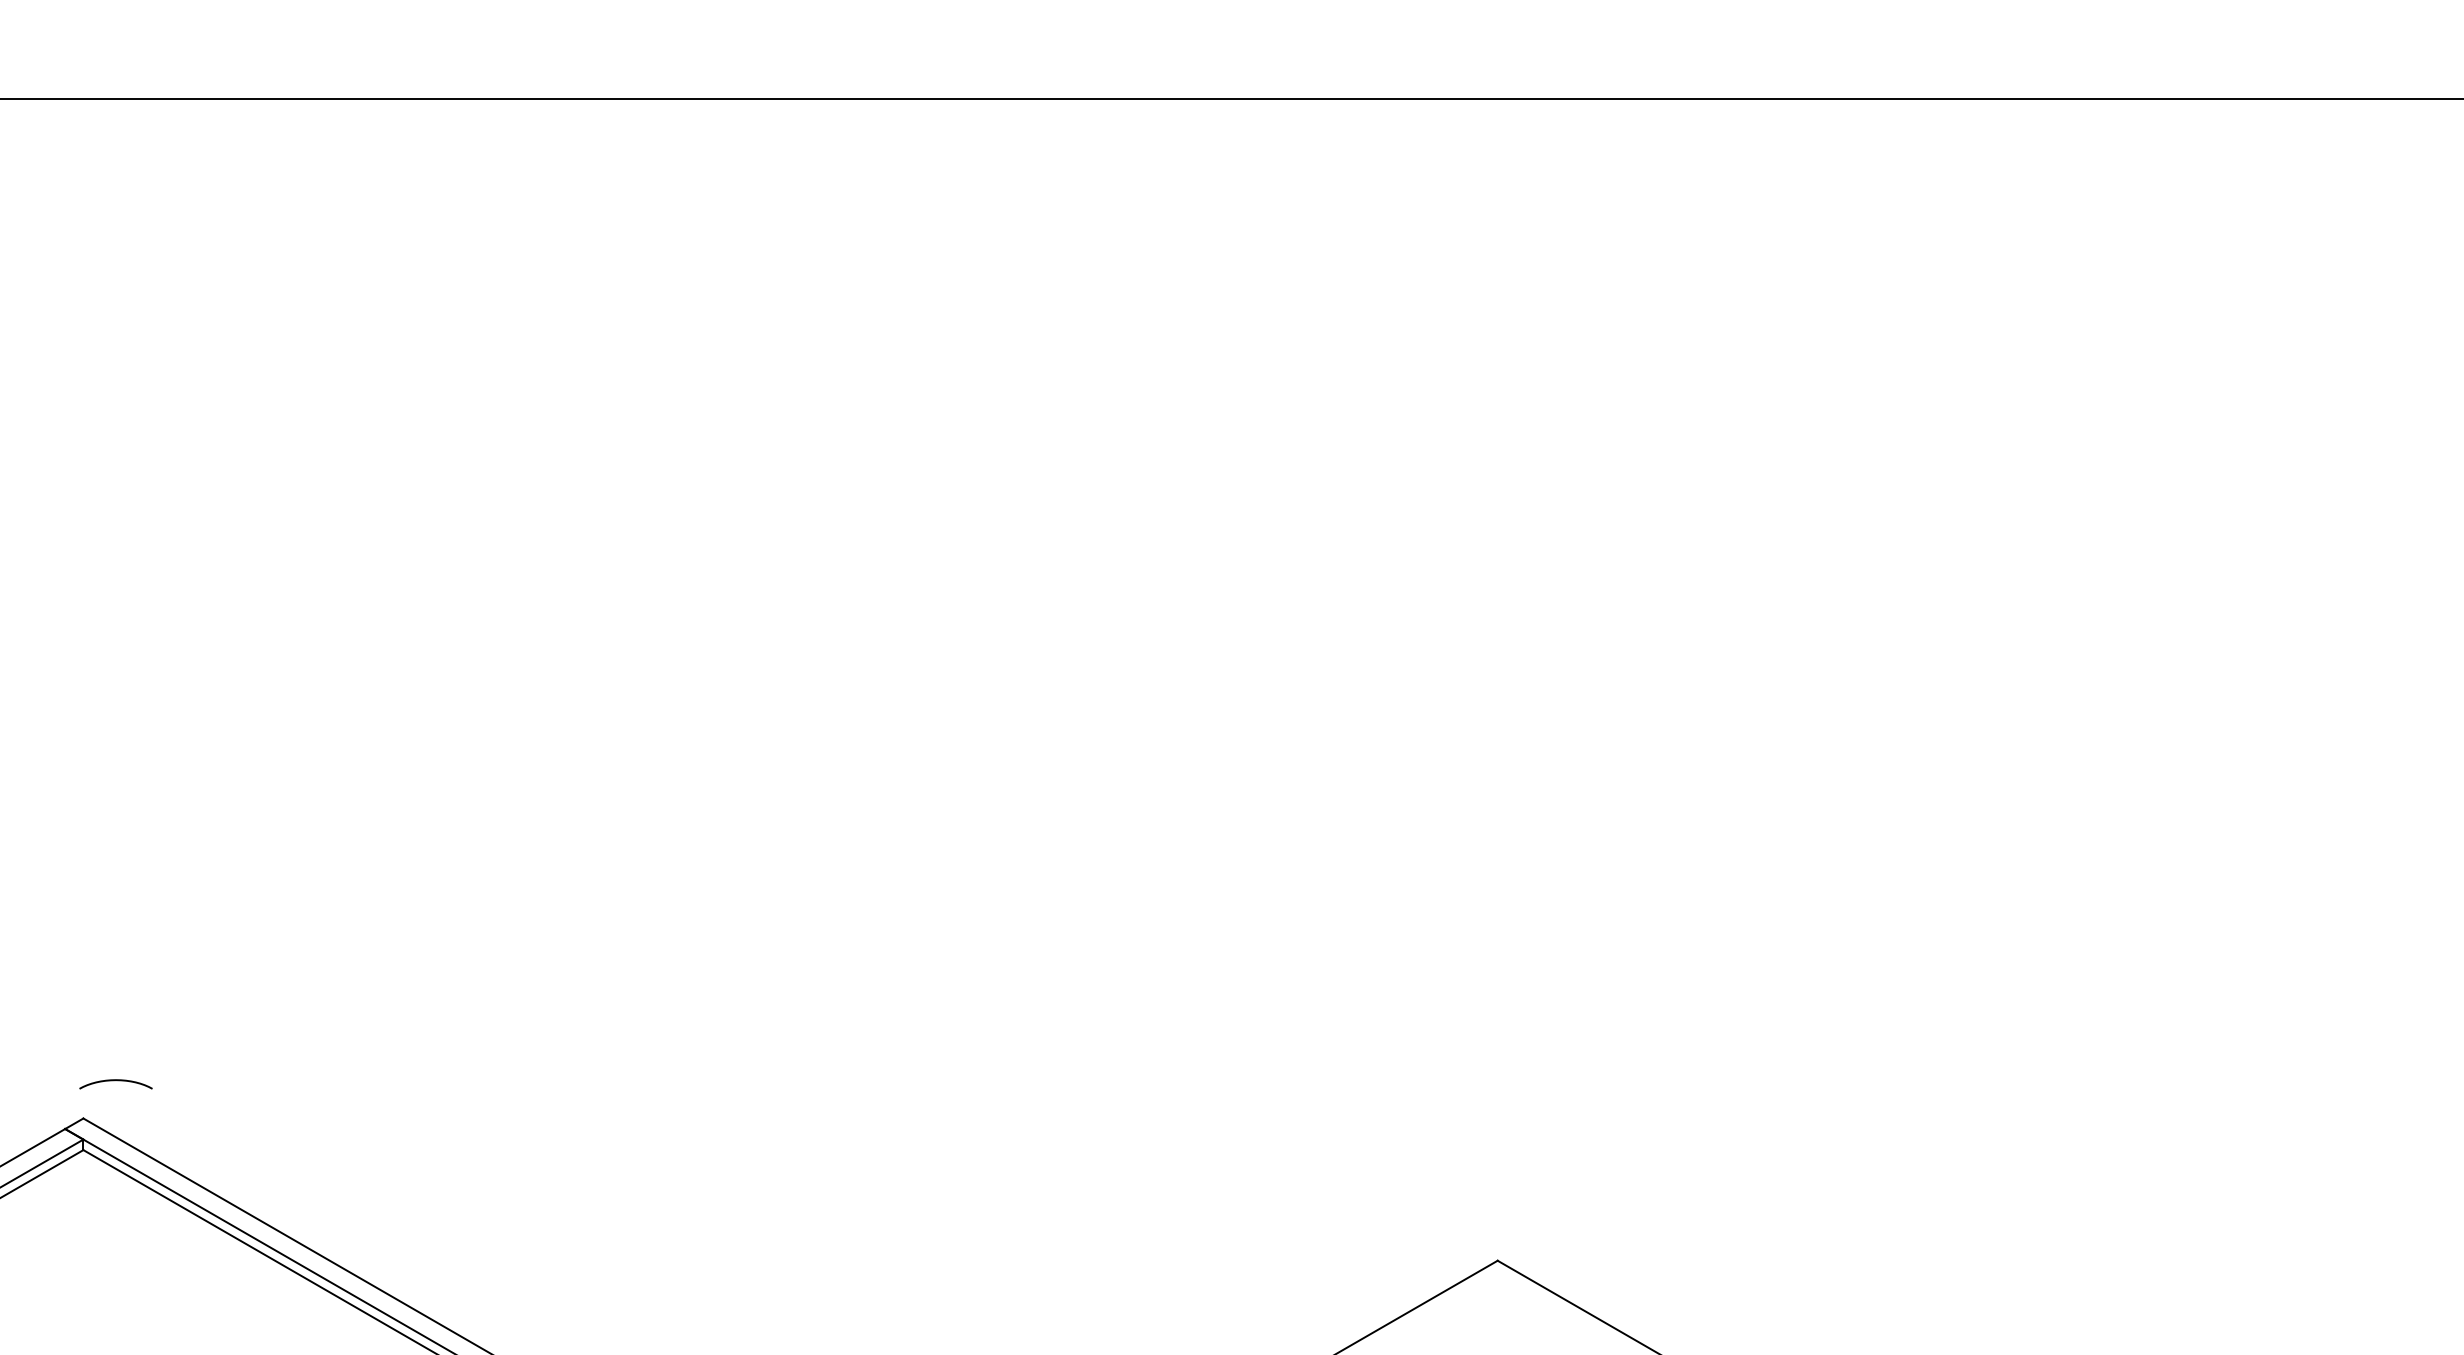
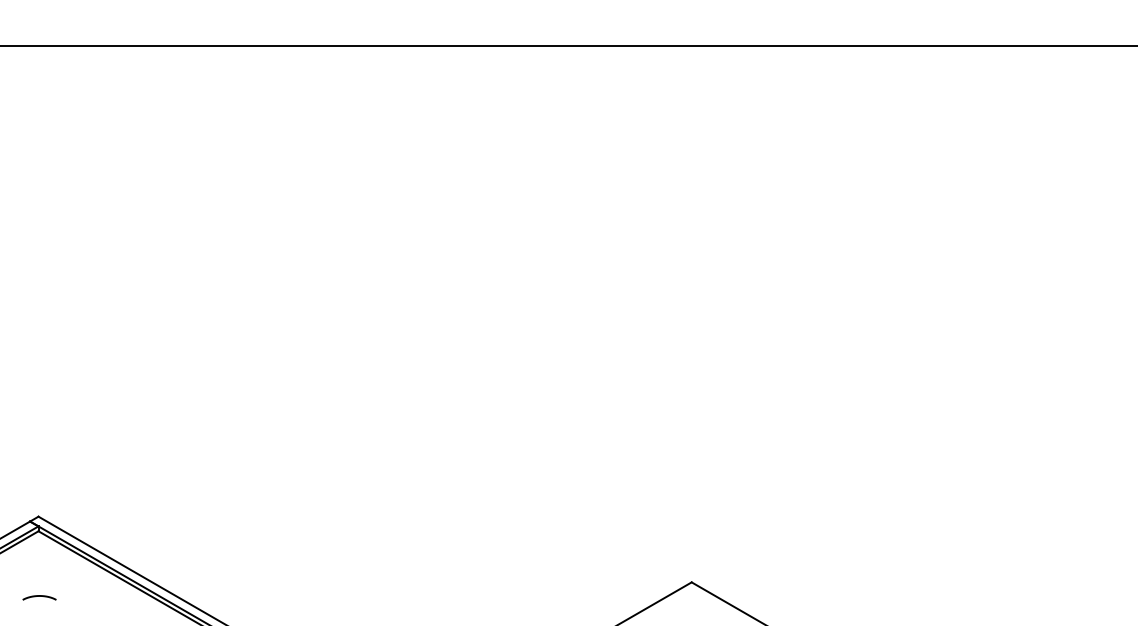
curve: (115, 1081) -> (39, 596), moved

